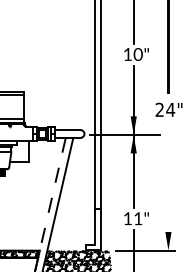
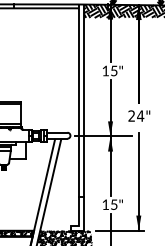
text: (137, 53) -> (113, 70), 10" -> 15"
line: (168, 190) -> (138, 181), added
line: (51, 198) -> (43, 188), dashed -> solid
text: (138, 218) -> (114, 204), 11" -> 15"

